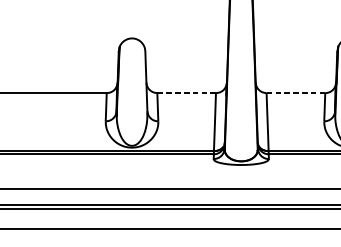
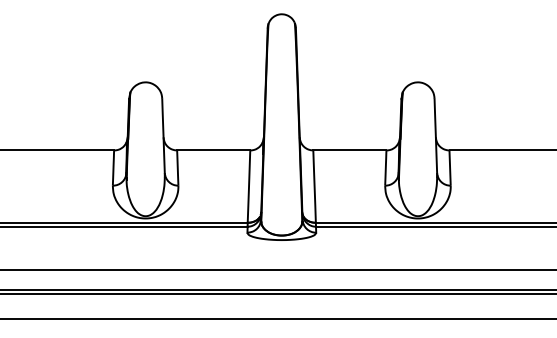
line: (186, 93) -> (213, 150), dashed -> solid
line: (295, 93) -> (349, 150), dashed -> solid

